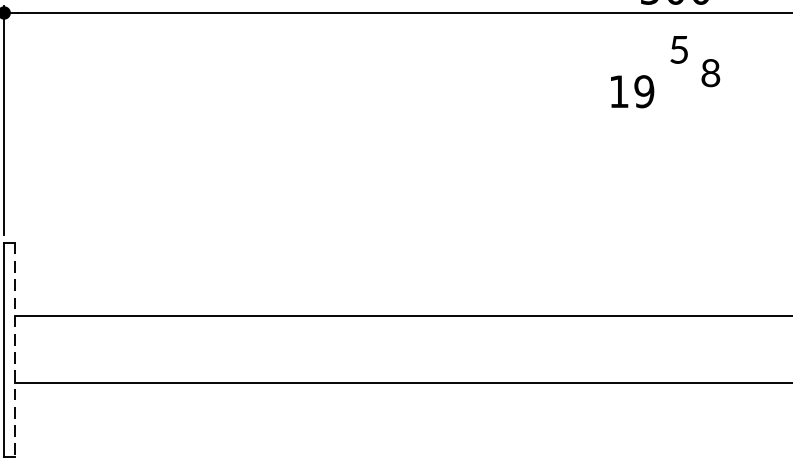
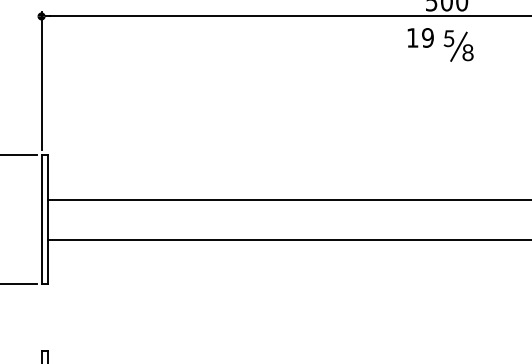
line: (694, 62) -> (458, 46), added
text: (632, 90) -> (420, 37), moved
line: (15, 349) -> (48, 219), dashed -> solid

